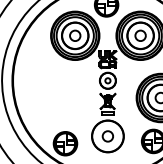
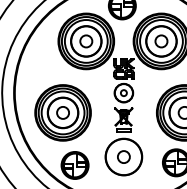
part: (54, 97) -> (62, 112), added

